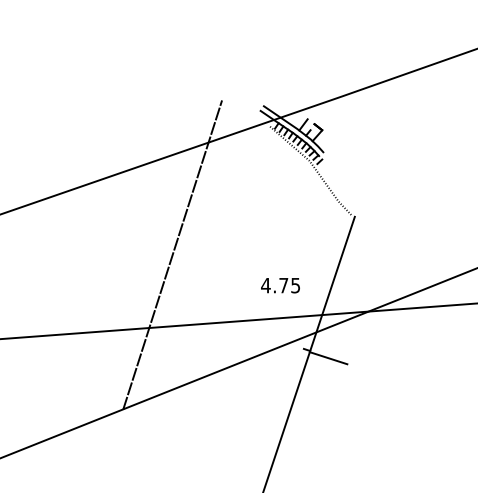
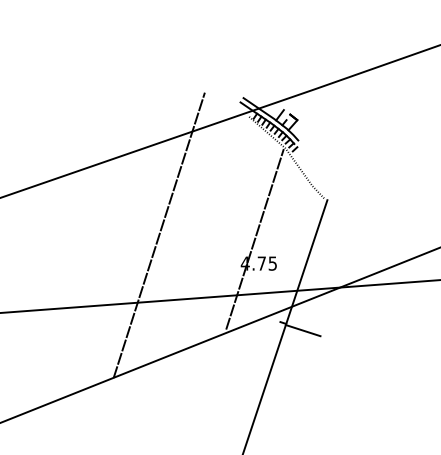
line: (276, 259) -> (255, 239), added

